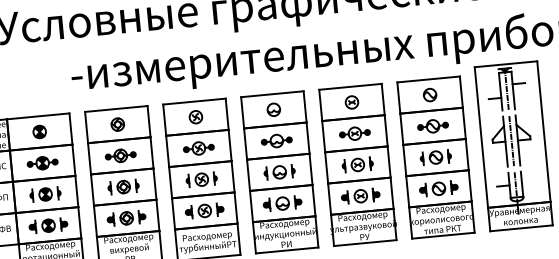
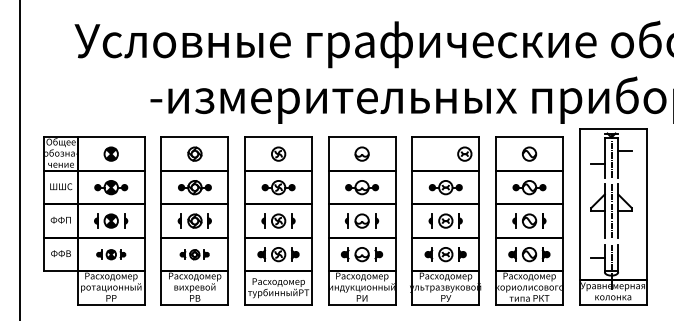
part: (351, 101) -> (464, 153), moved
part: (126, 218) -> (194, 254), size x0.7
part: (48, 225) -> (111, 254), size x0.7

